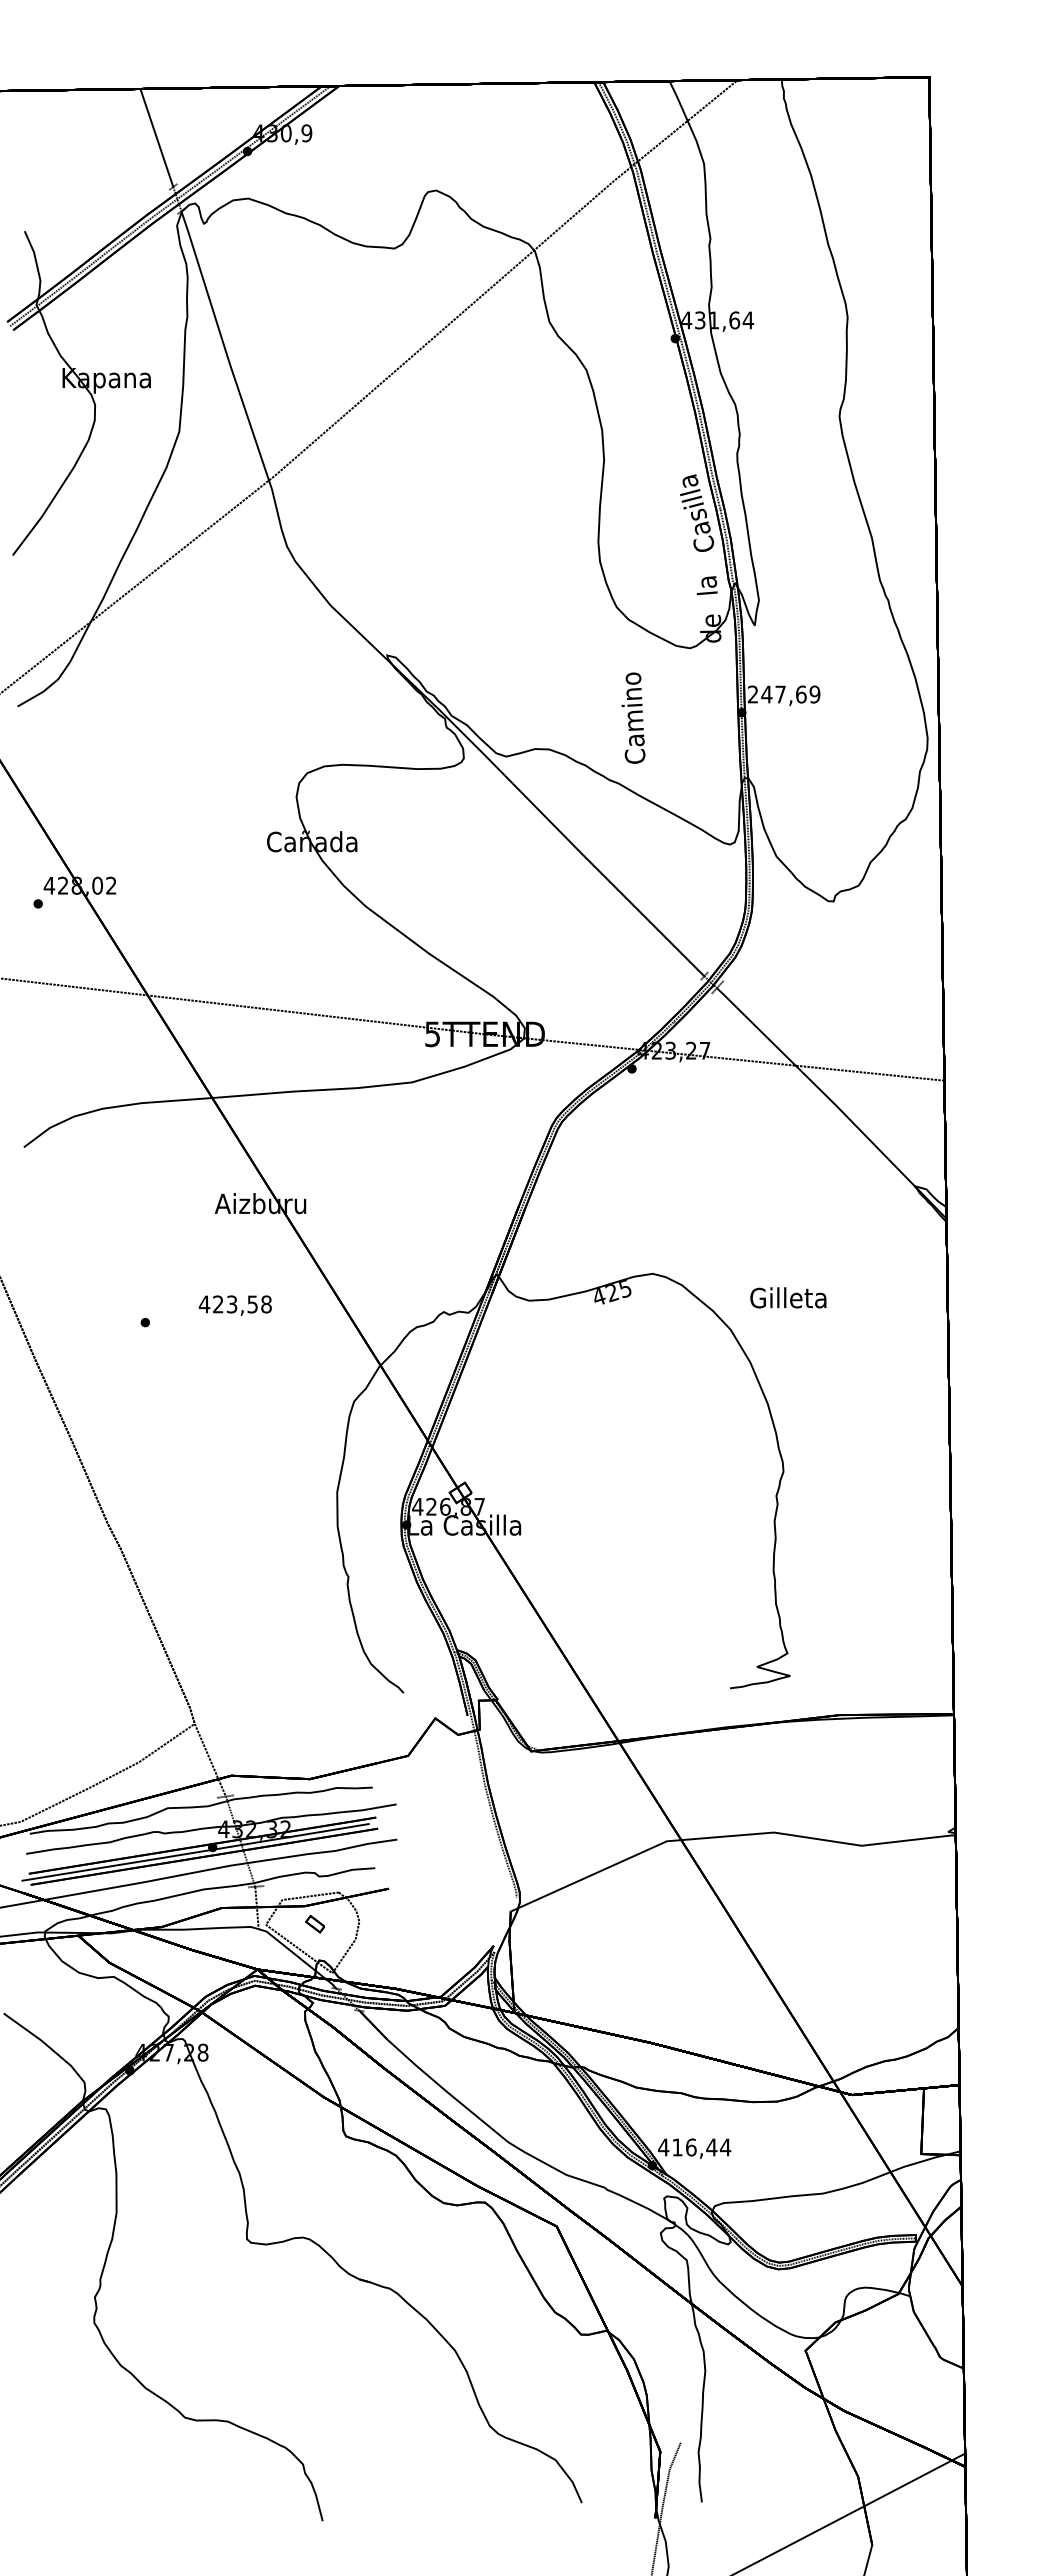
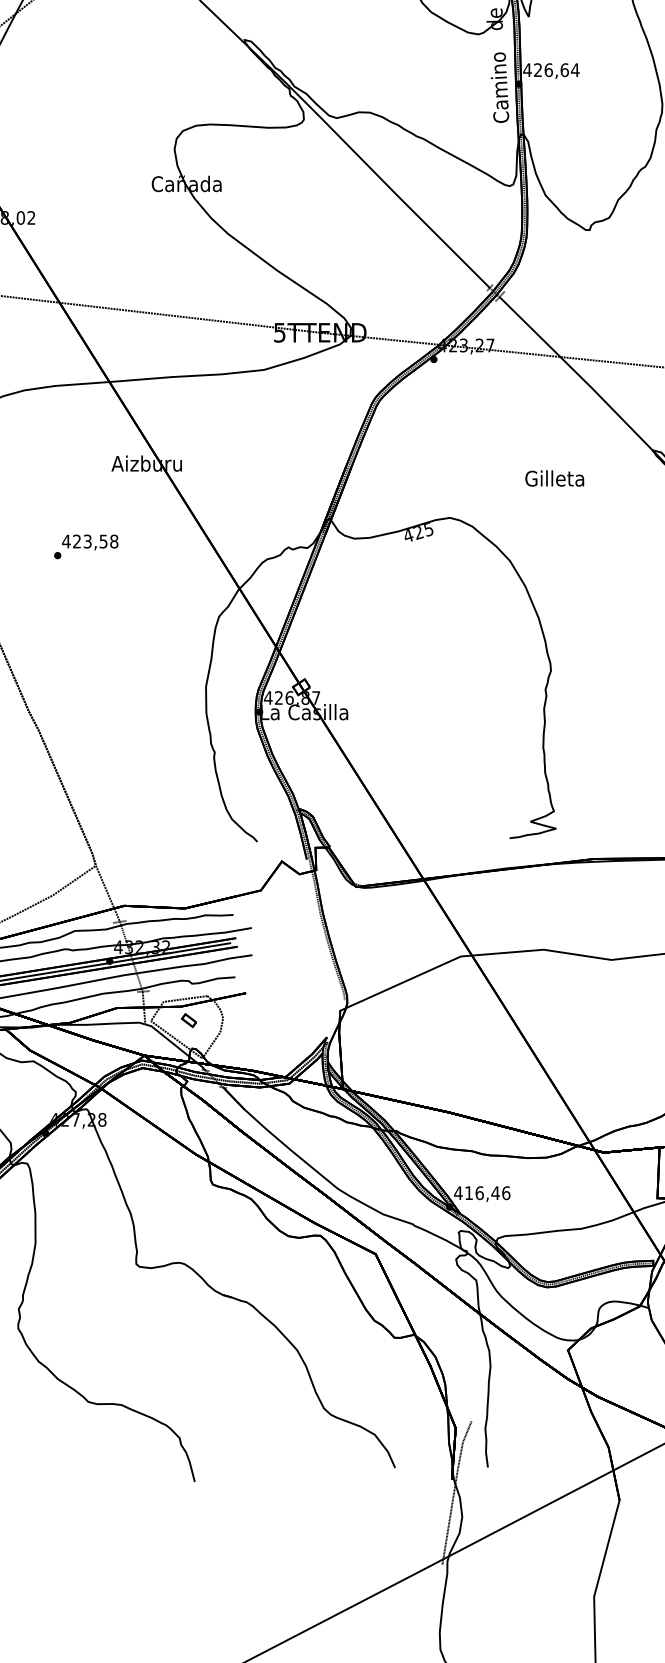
text: (783, 694) -> (550, 70), 247,69 -> 426,64
text: (633, 717) -> (499, 87), moved
text: (788, 1297) -> (554, 478), moved
text: (234, 1305) -> (89, 542), moved
text: (725, 2147) -> (506, 1193), 416,44 -> 416,46

